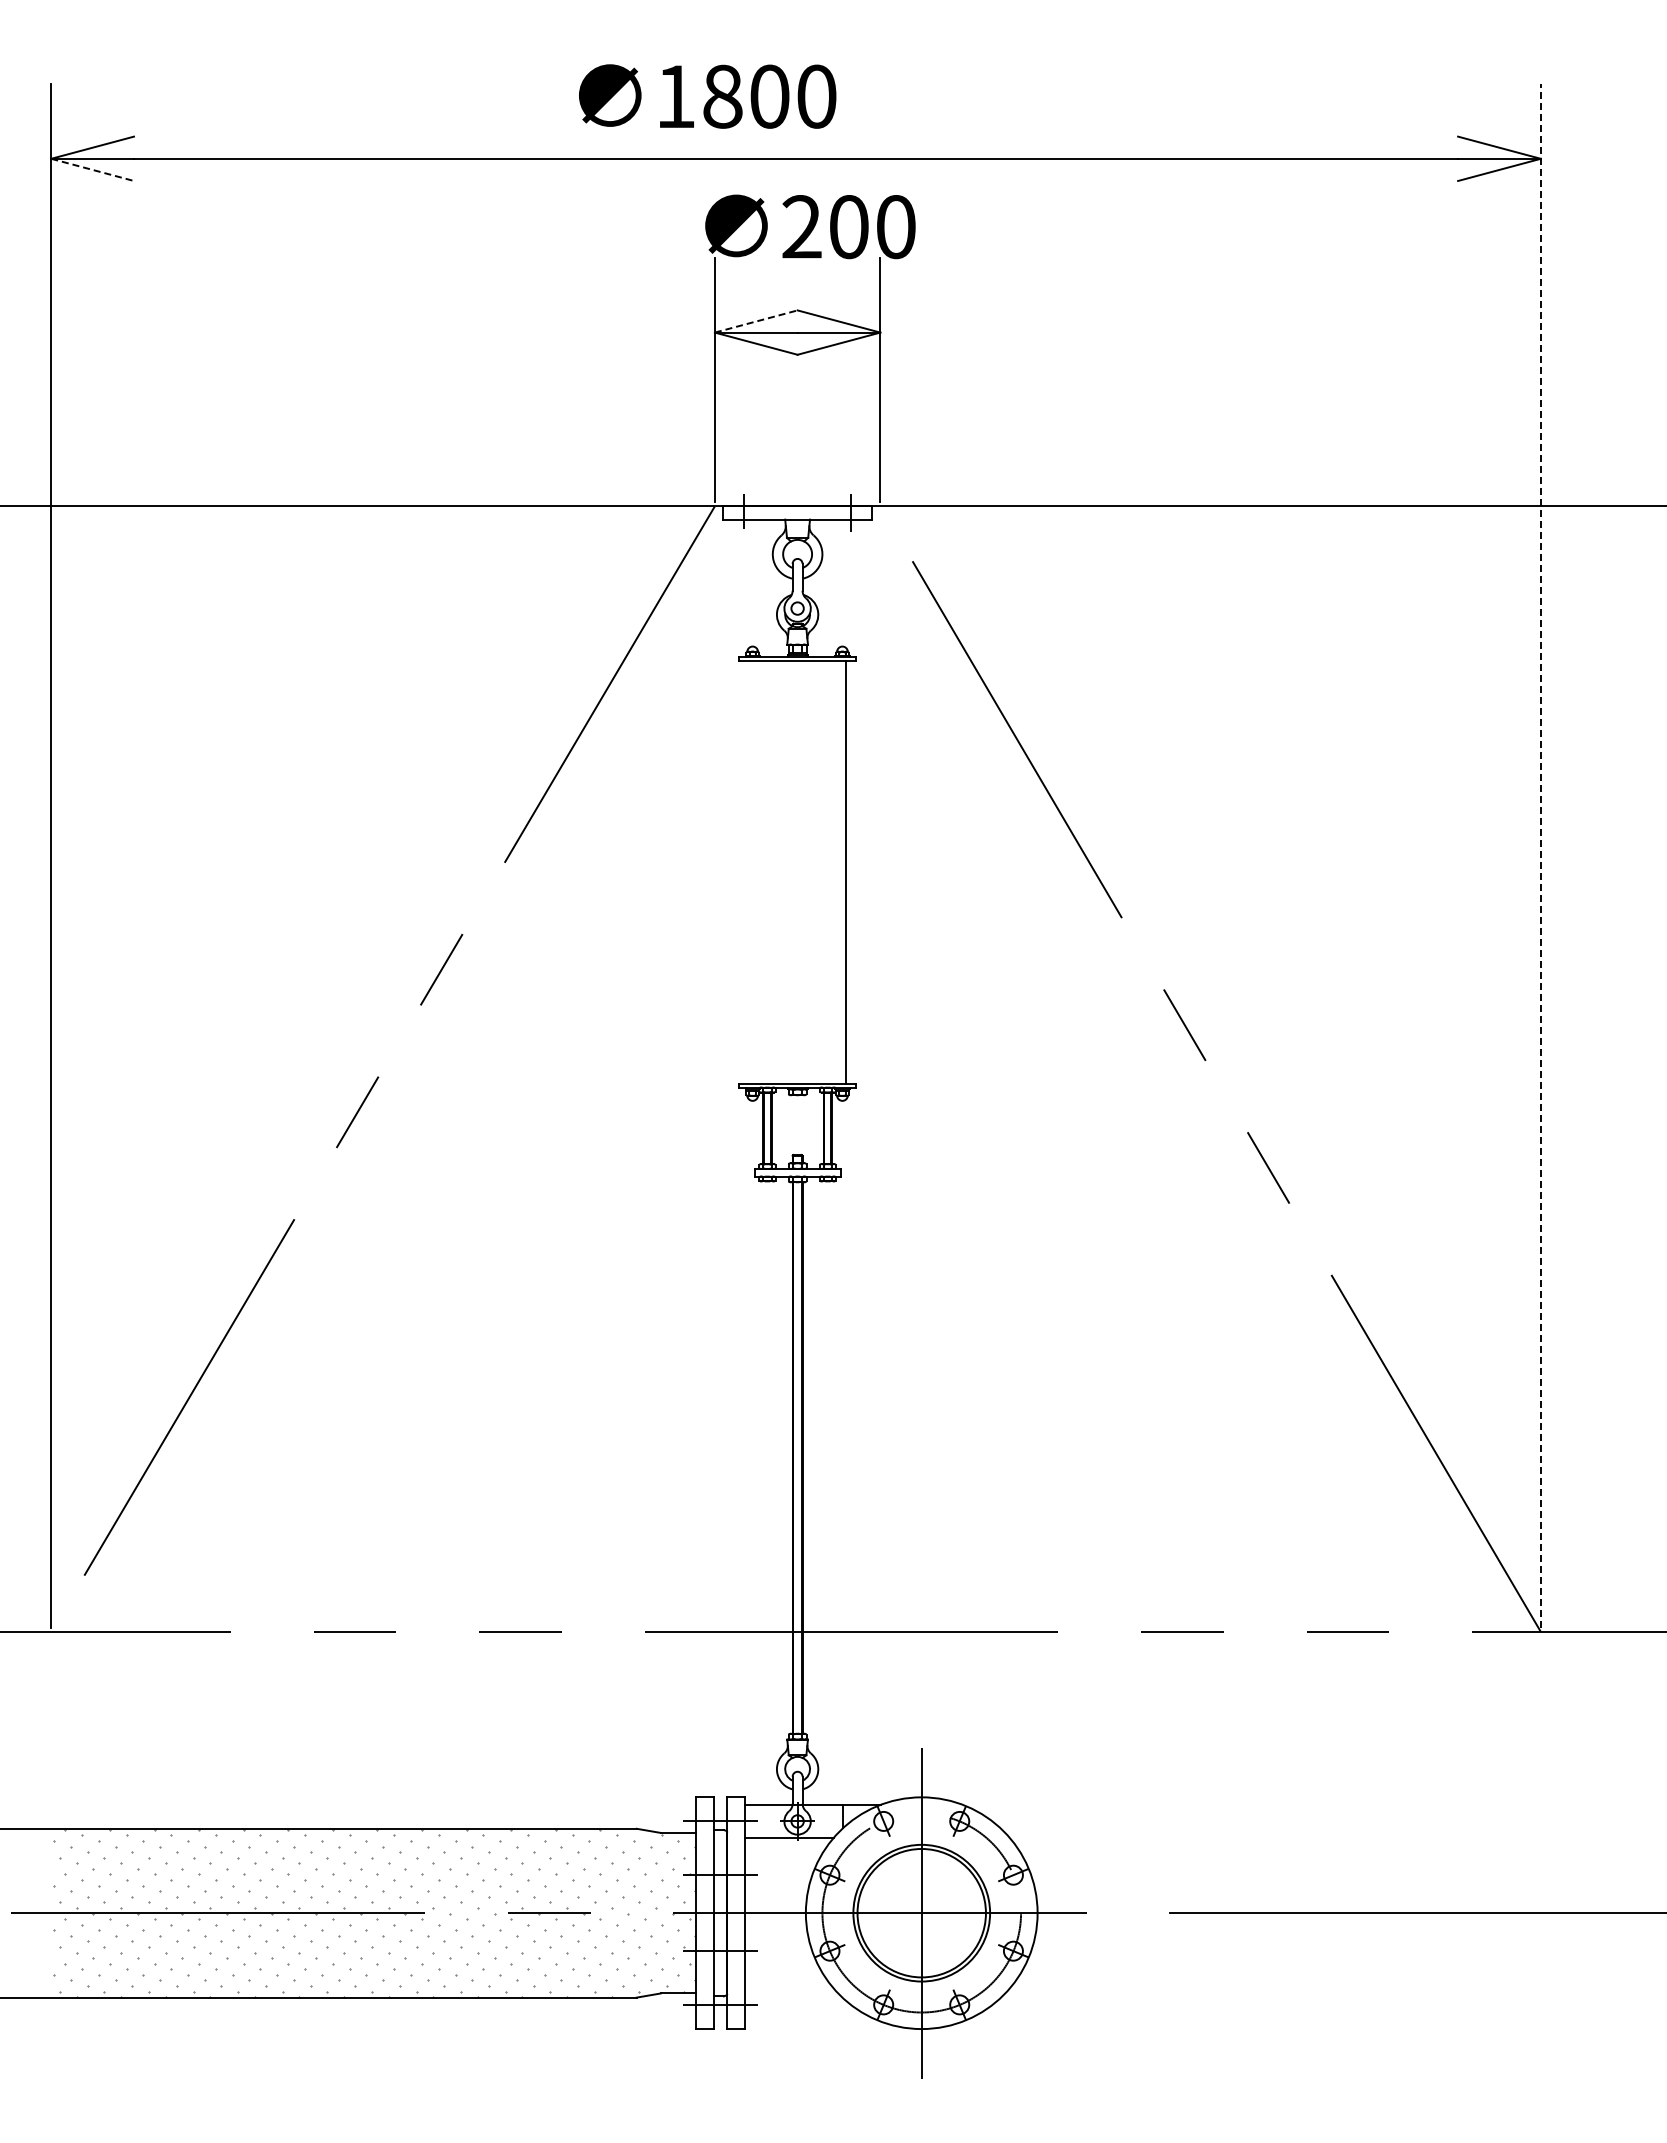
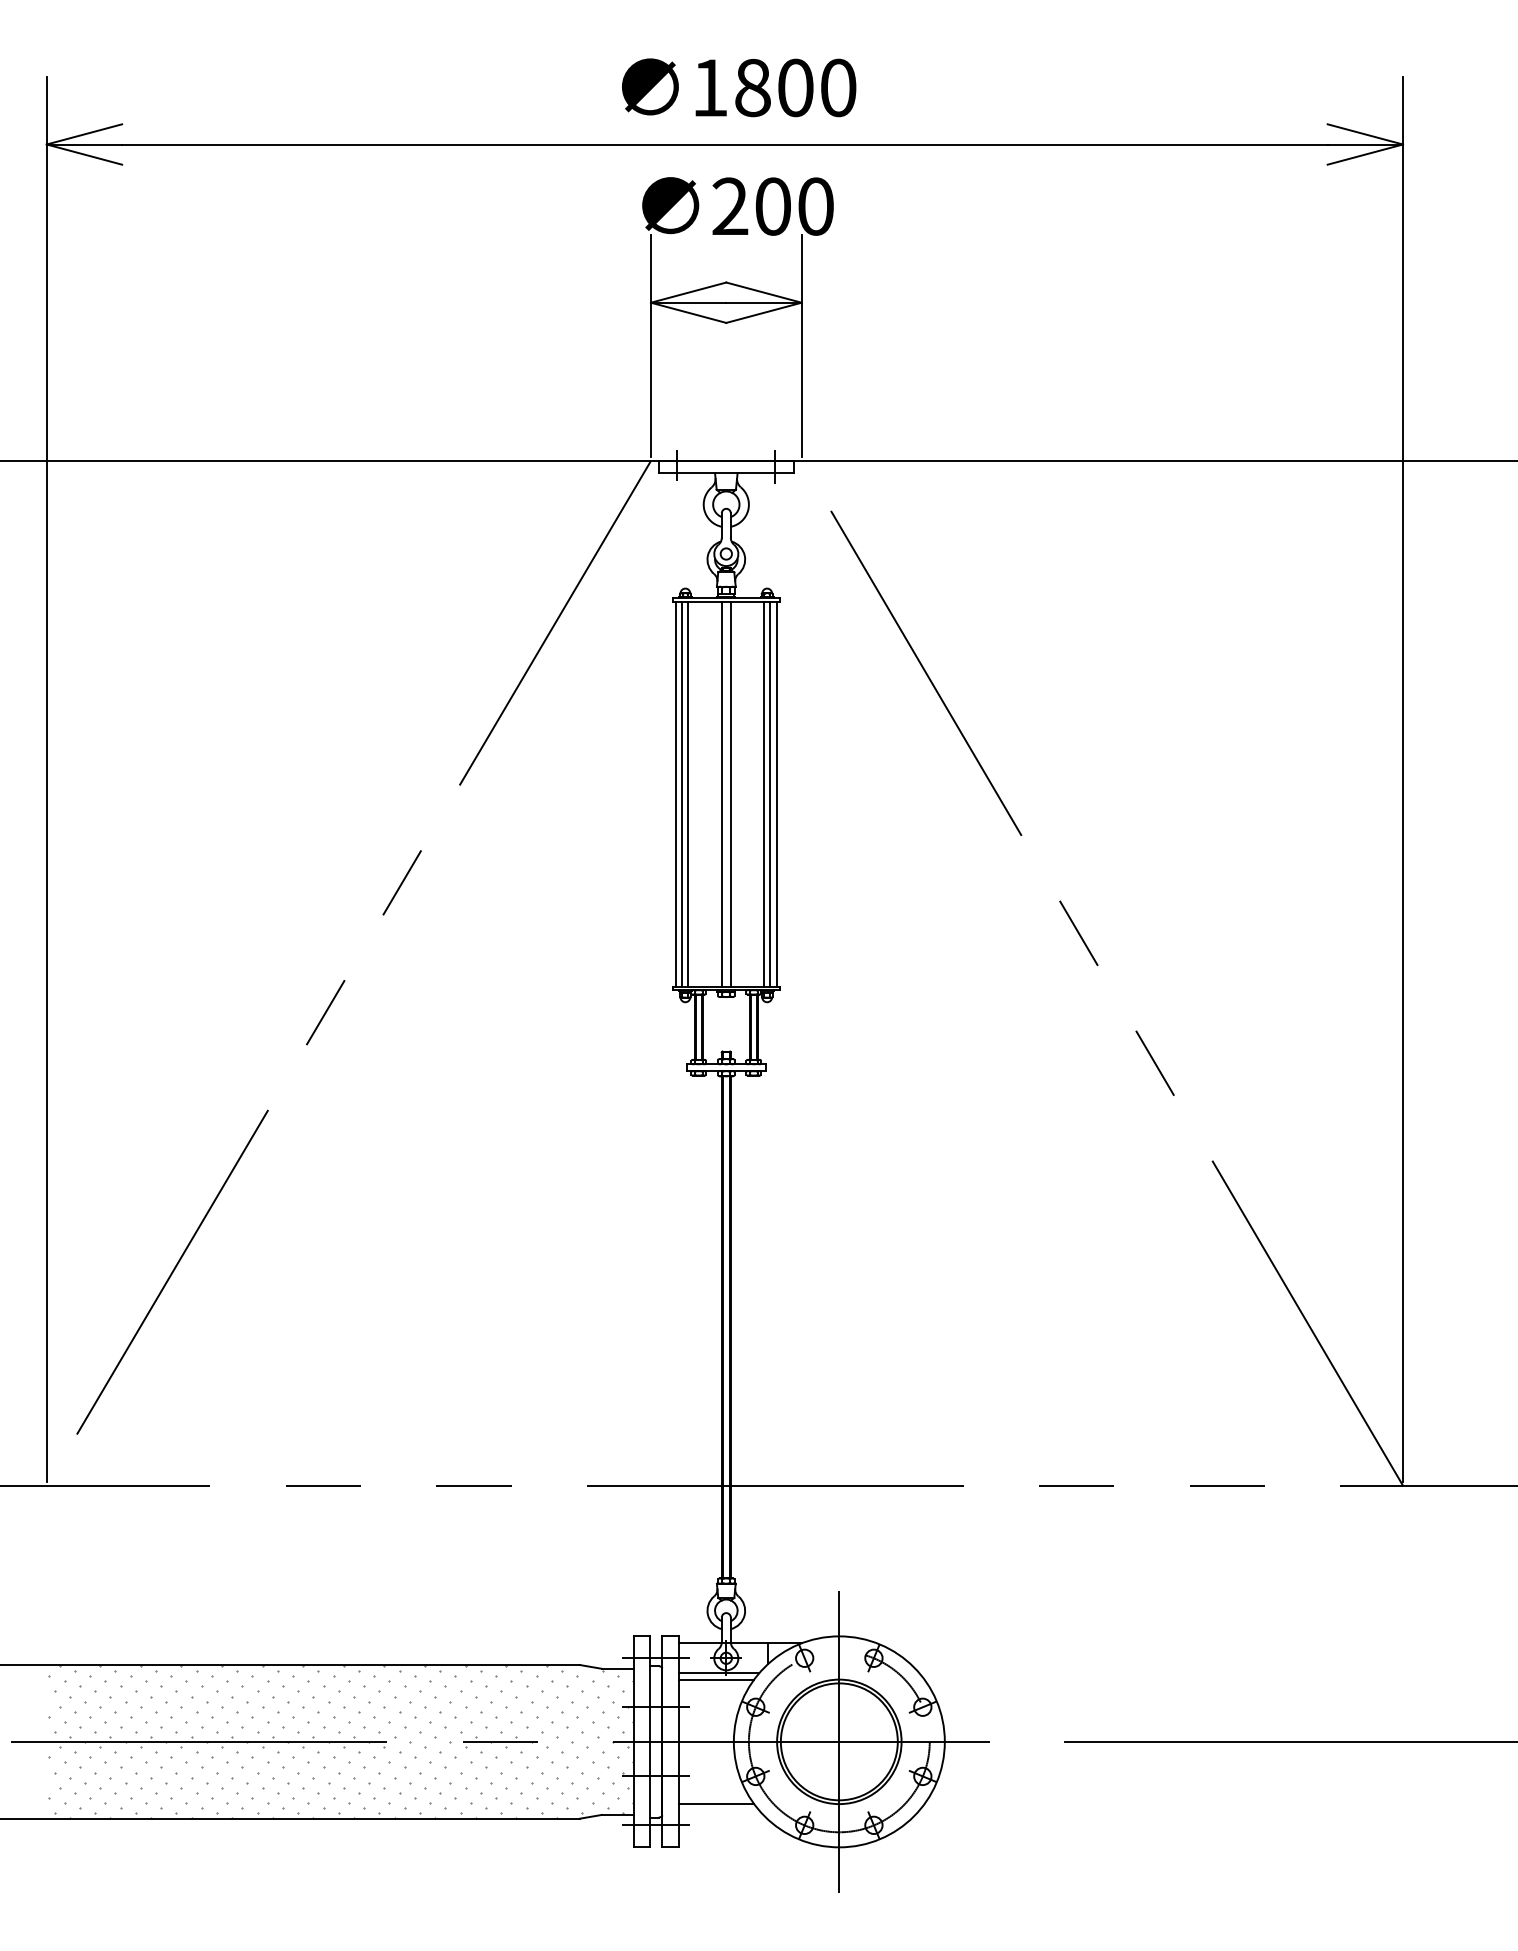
text: (707, 96) -> (738, 87), moved
line: (92, 169) -> (84, 154), dashed -> solid
line: (756, 321) -> (688, 292), dashed -> solid
line: (1540, 856) -> (1402, 779), dashed -> solid
line: (742, 871) -> (676, 793), added
line: (749, 871) -> (682, 793), added
line: (755, 871) -> (687, 793), added
line: (792, 871) -> (721, 793), added
line: (802, 871) -> (730, 793), added
line: (839, 871) -> (764, 793), added
line: (852, 871) -> (776, 793), added
line: (786, 1844) -> (716, 1679), added
line: (786, 1981) -> (716, 1804), added

